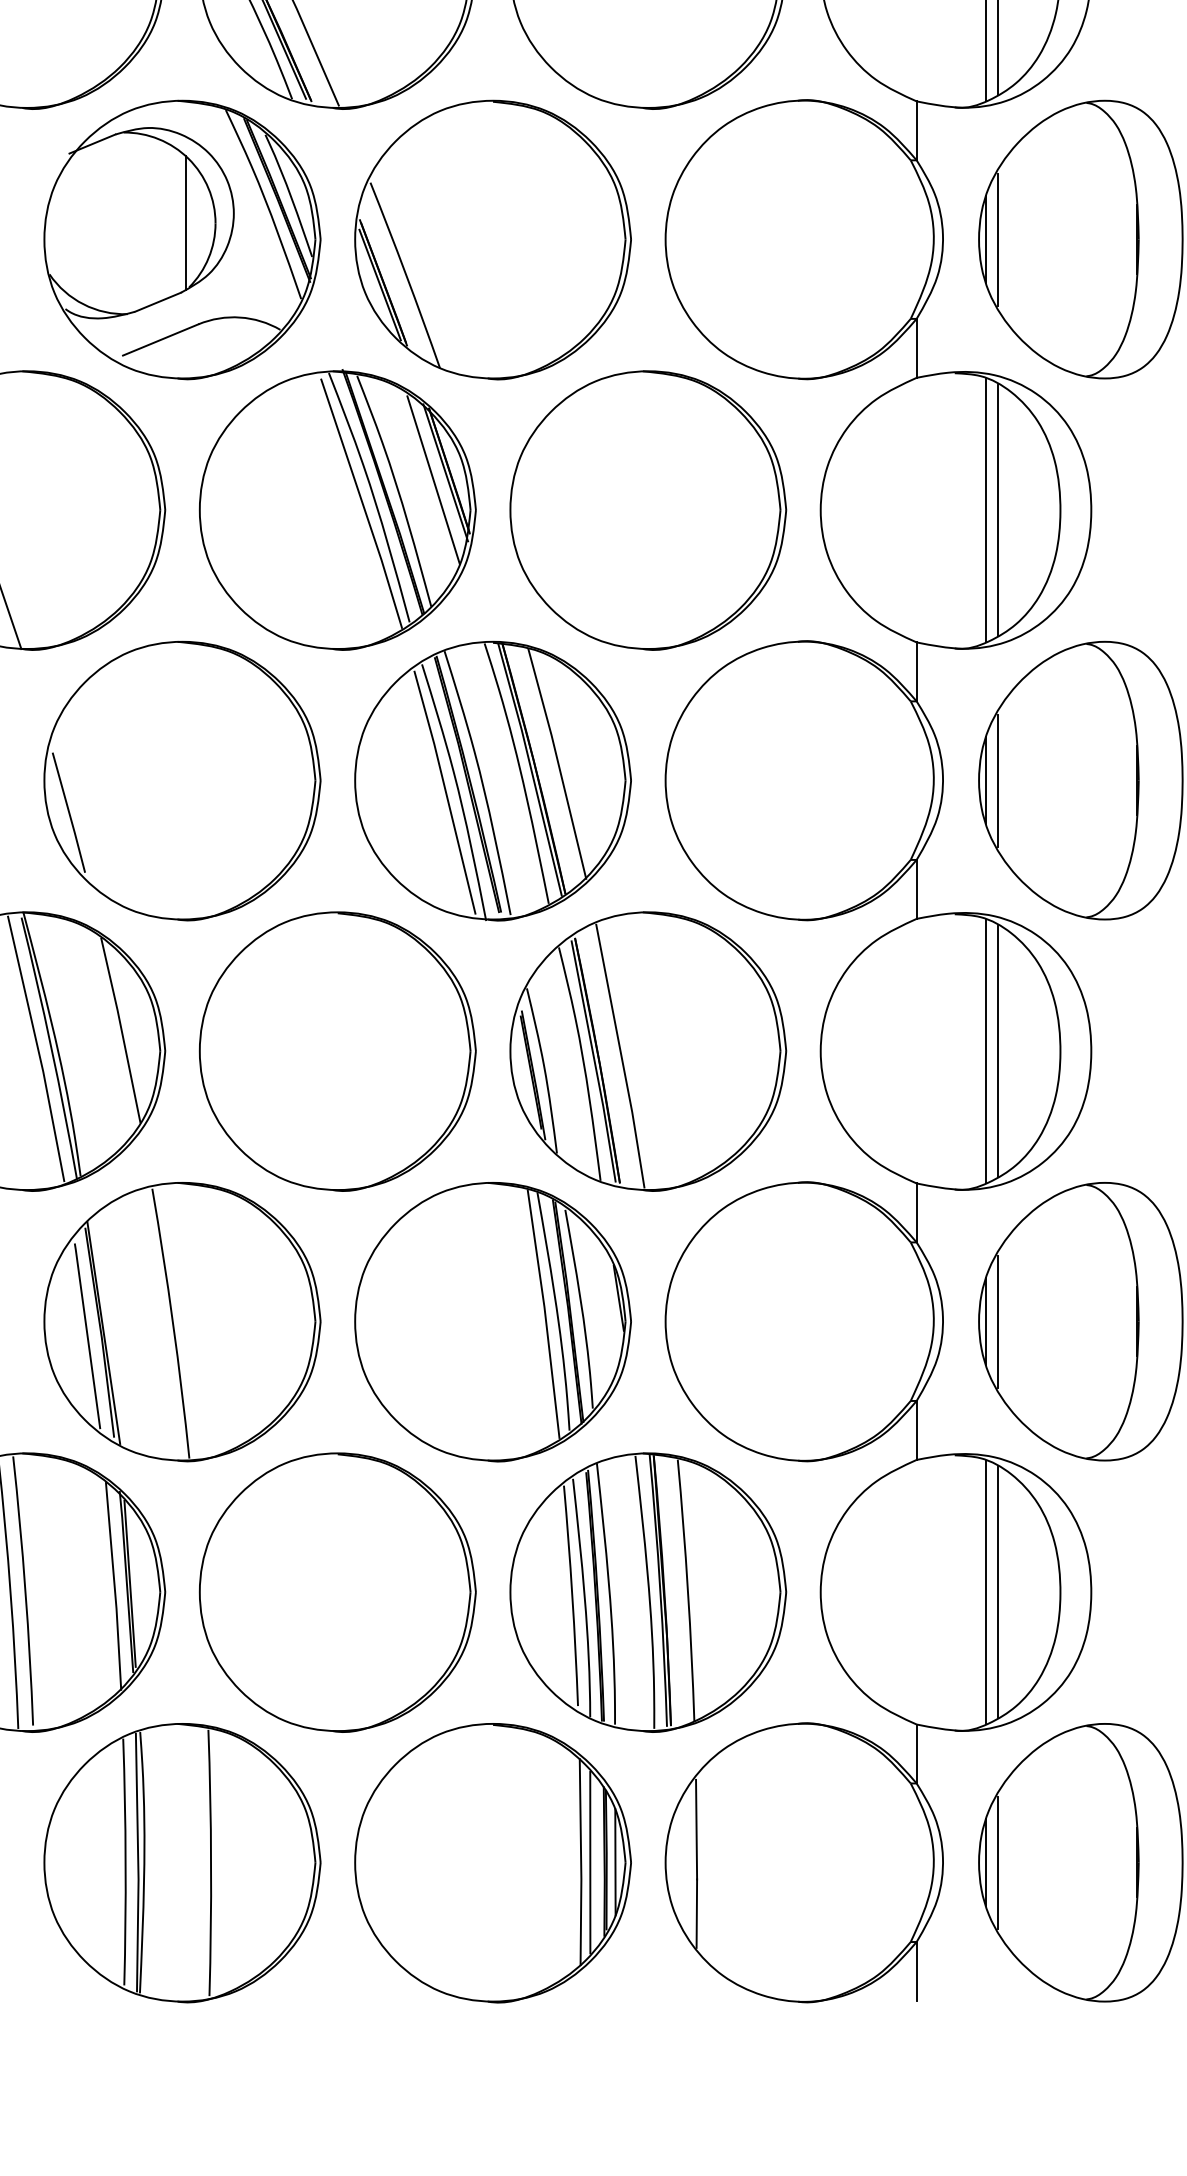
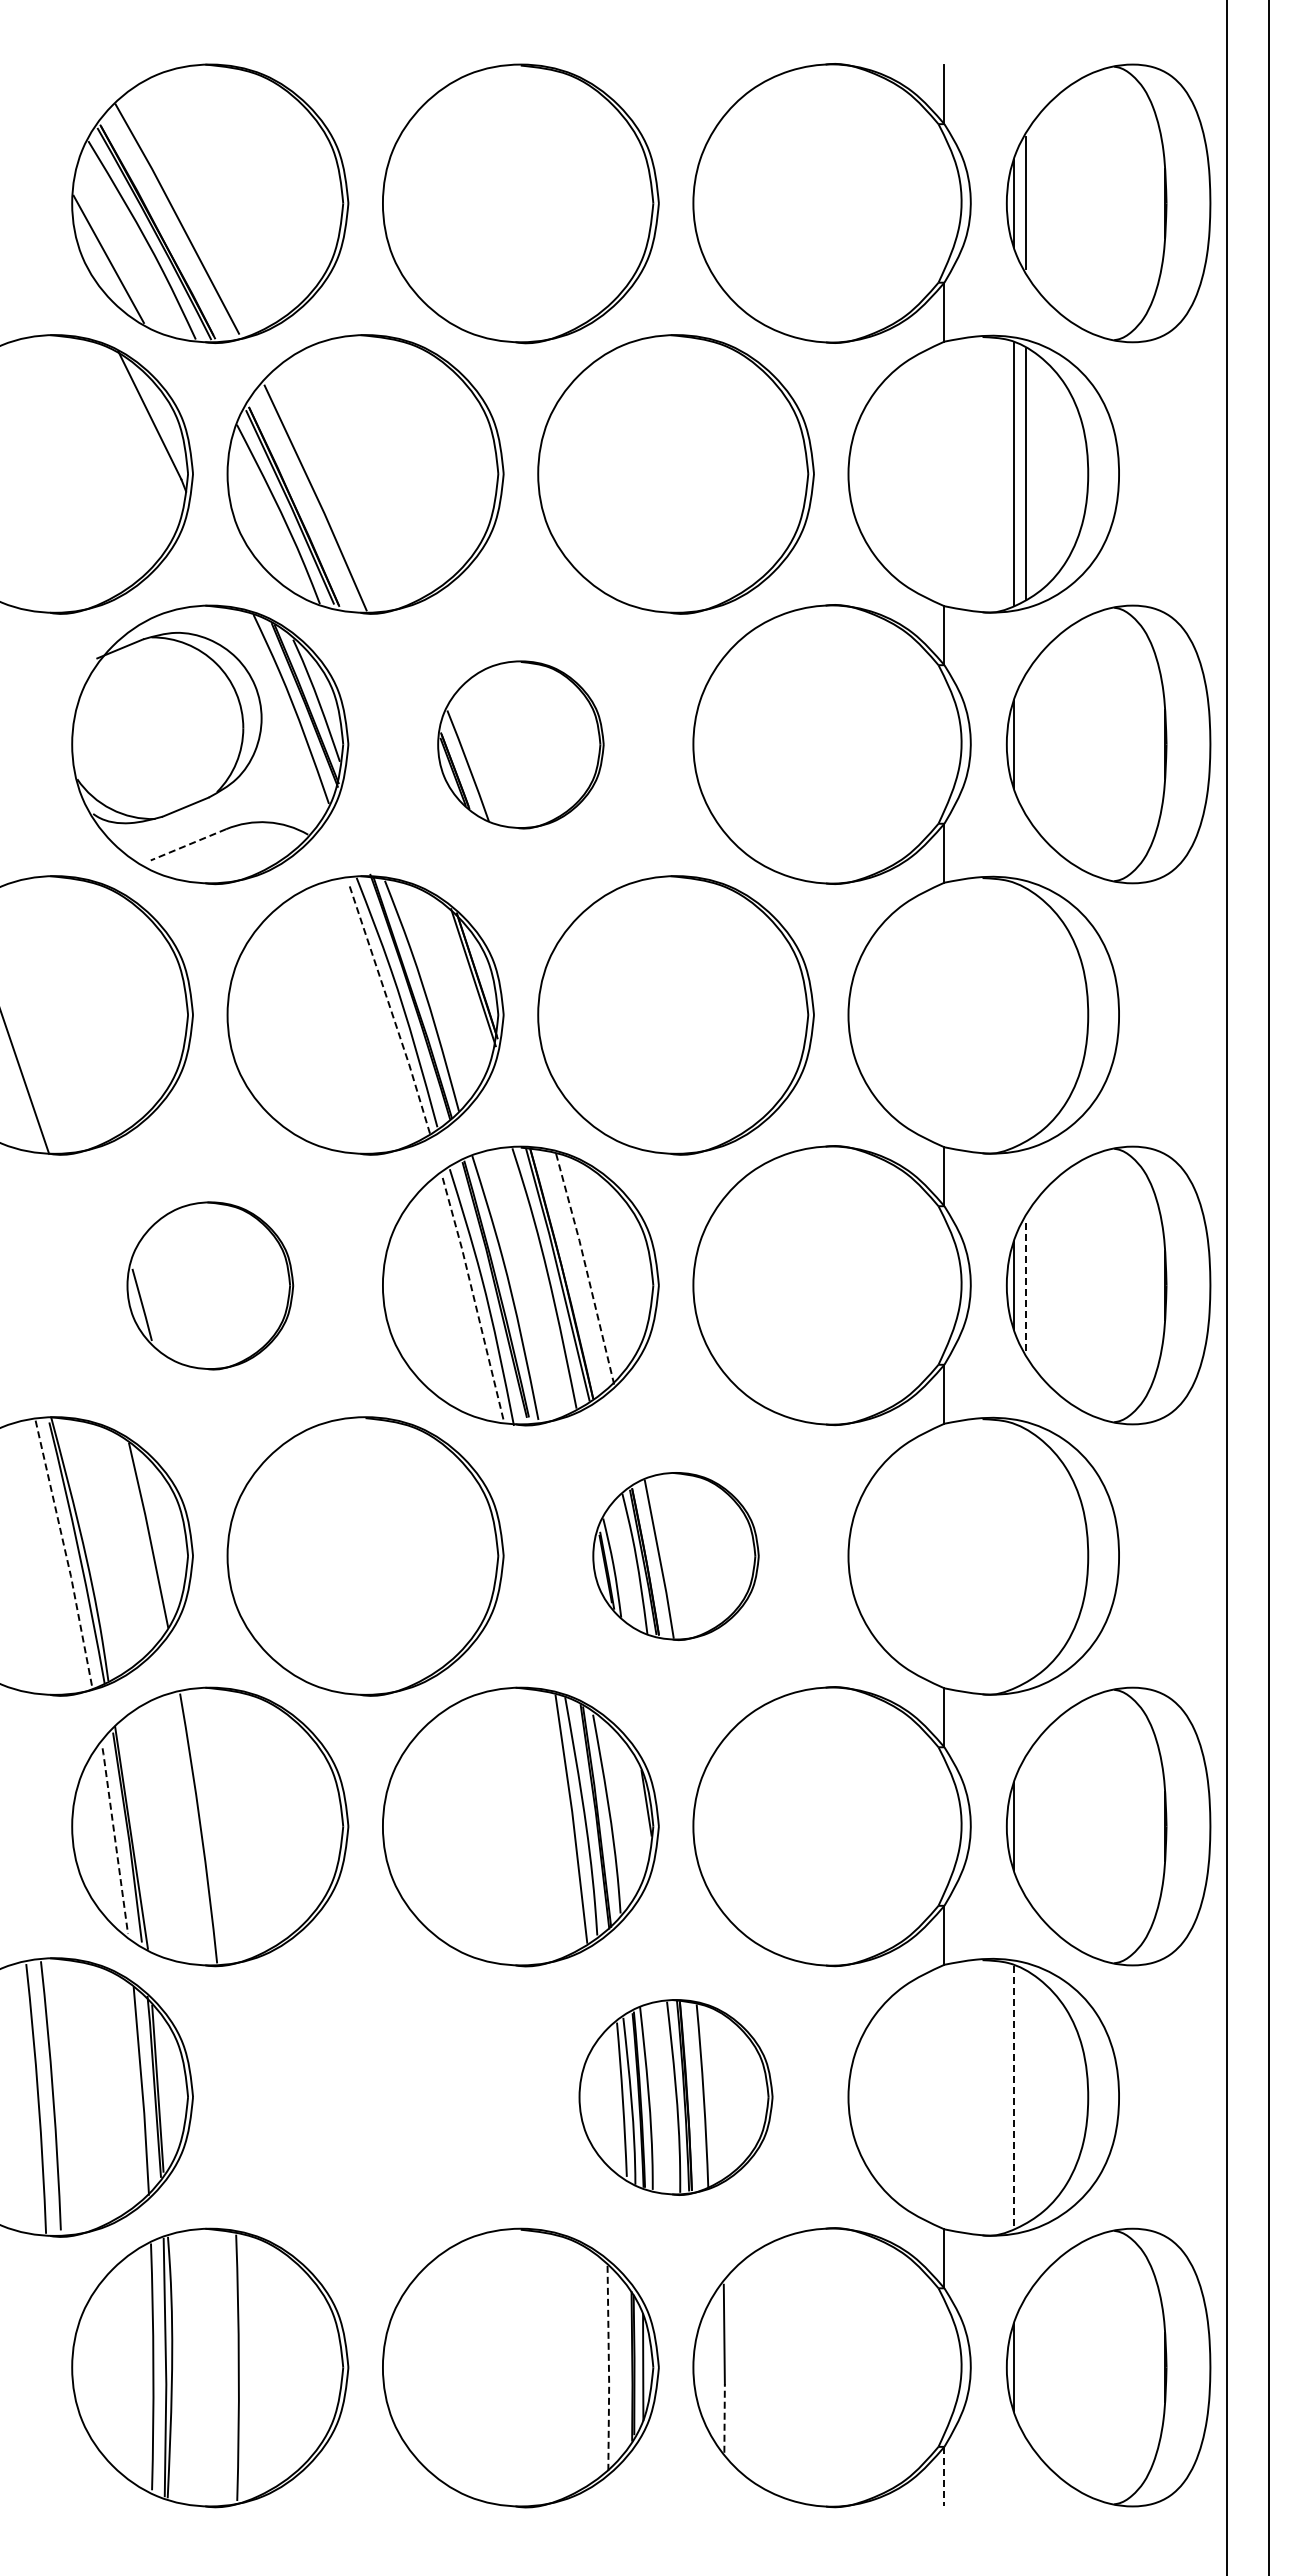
line: (185, 222) -> (213, 727), removed
part: (492, 239) -> (520, 744), size x0.6
line: (997, 239) -> (1025, 744), removed
line: (160, 339) -> (188, 844), solid -> dashed
line: (433, 480) -> (461, 985), removed
line: (362, 503) -> (390, 1008), solid -> dashed
line: (986, 510) -> (1014, 1015), removed
line: (997, 510) -> (1025, 1015), removed
line: (557, 762) -> (585, 1267), solid -> dashed
part: (182, 780) -> (210, 1285), size x0.6
line: (997, 780) -> (1025, 1285), solid -> dashed
line: (445, 791) -> (473, 1296), solid -> dashed
line: (37, 1049) -> (65, 1554), solid -> dashed
part: (647, 1051) -> (675, 1556), size x0.6
line: (986, 1051) -> (1014, 1556), removed
line: (997, 1051) -> (1025, 1556), removed
line: (997, 1321) -> (1025, 1826), removed
line: (87, 1336) -> (115, 1841), solid -> dashed
part: (337, 1592) -> (365, 2097), removed
part: (647, 1592) -> (675, 2097), size x0.7
line: (997, 1592) -> (1025, 2097), removed
line: (986, 1593) -> (1014, 2098), solid -> dashed
line: (580, 1862) -> (608, 2367), solid -> dashed
line: (590, 1862) -> (618, 2367), removed
line: (997, 1862) -> (1025, 2367), removed
line: (696, 1913) -> (724, 2418), solid -> dashed
line: (916, 1971) -> (944, 2476), solid -> dashed

